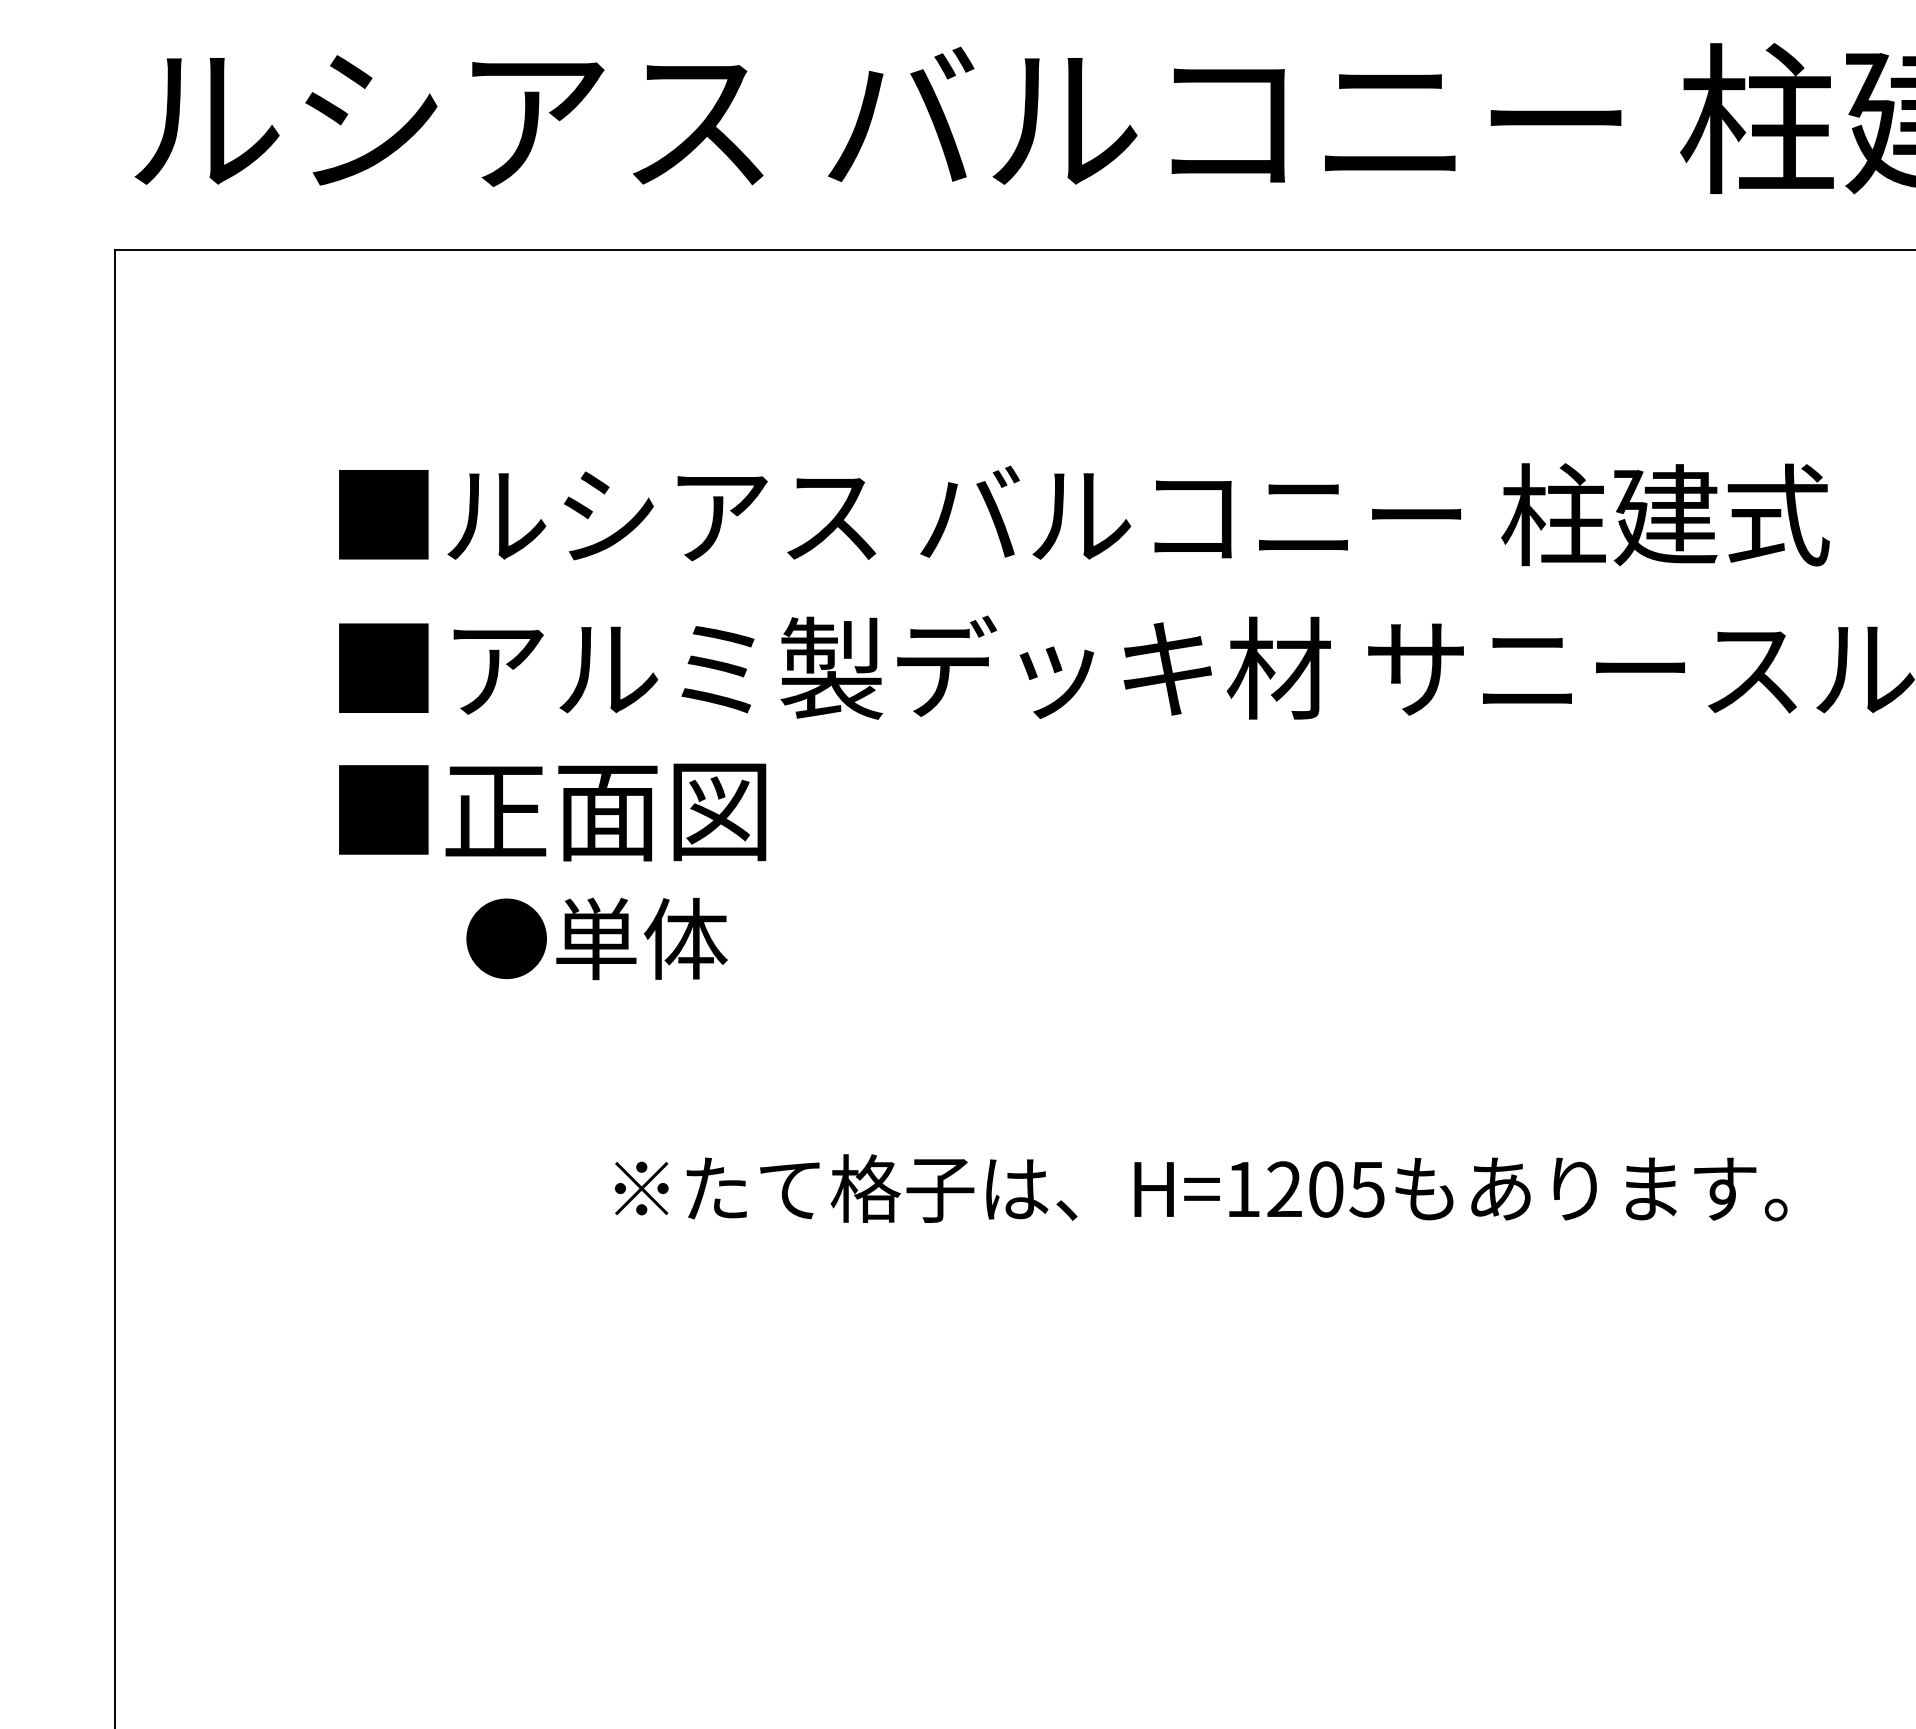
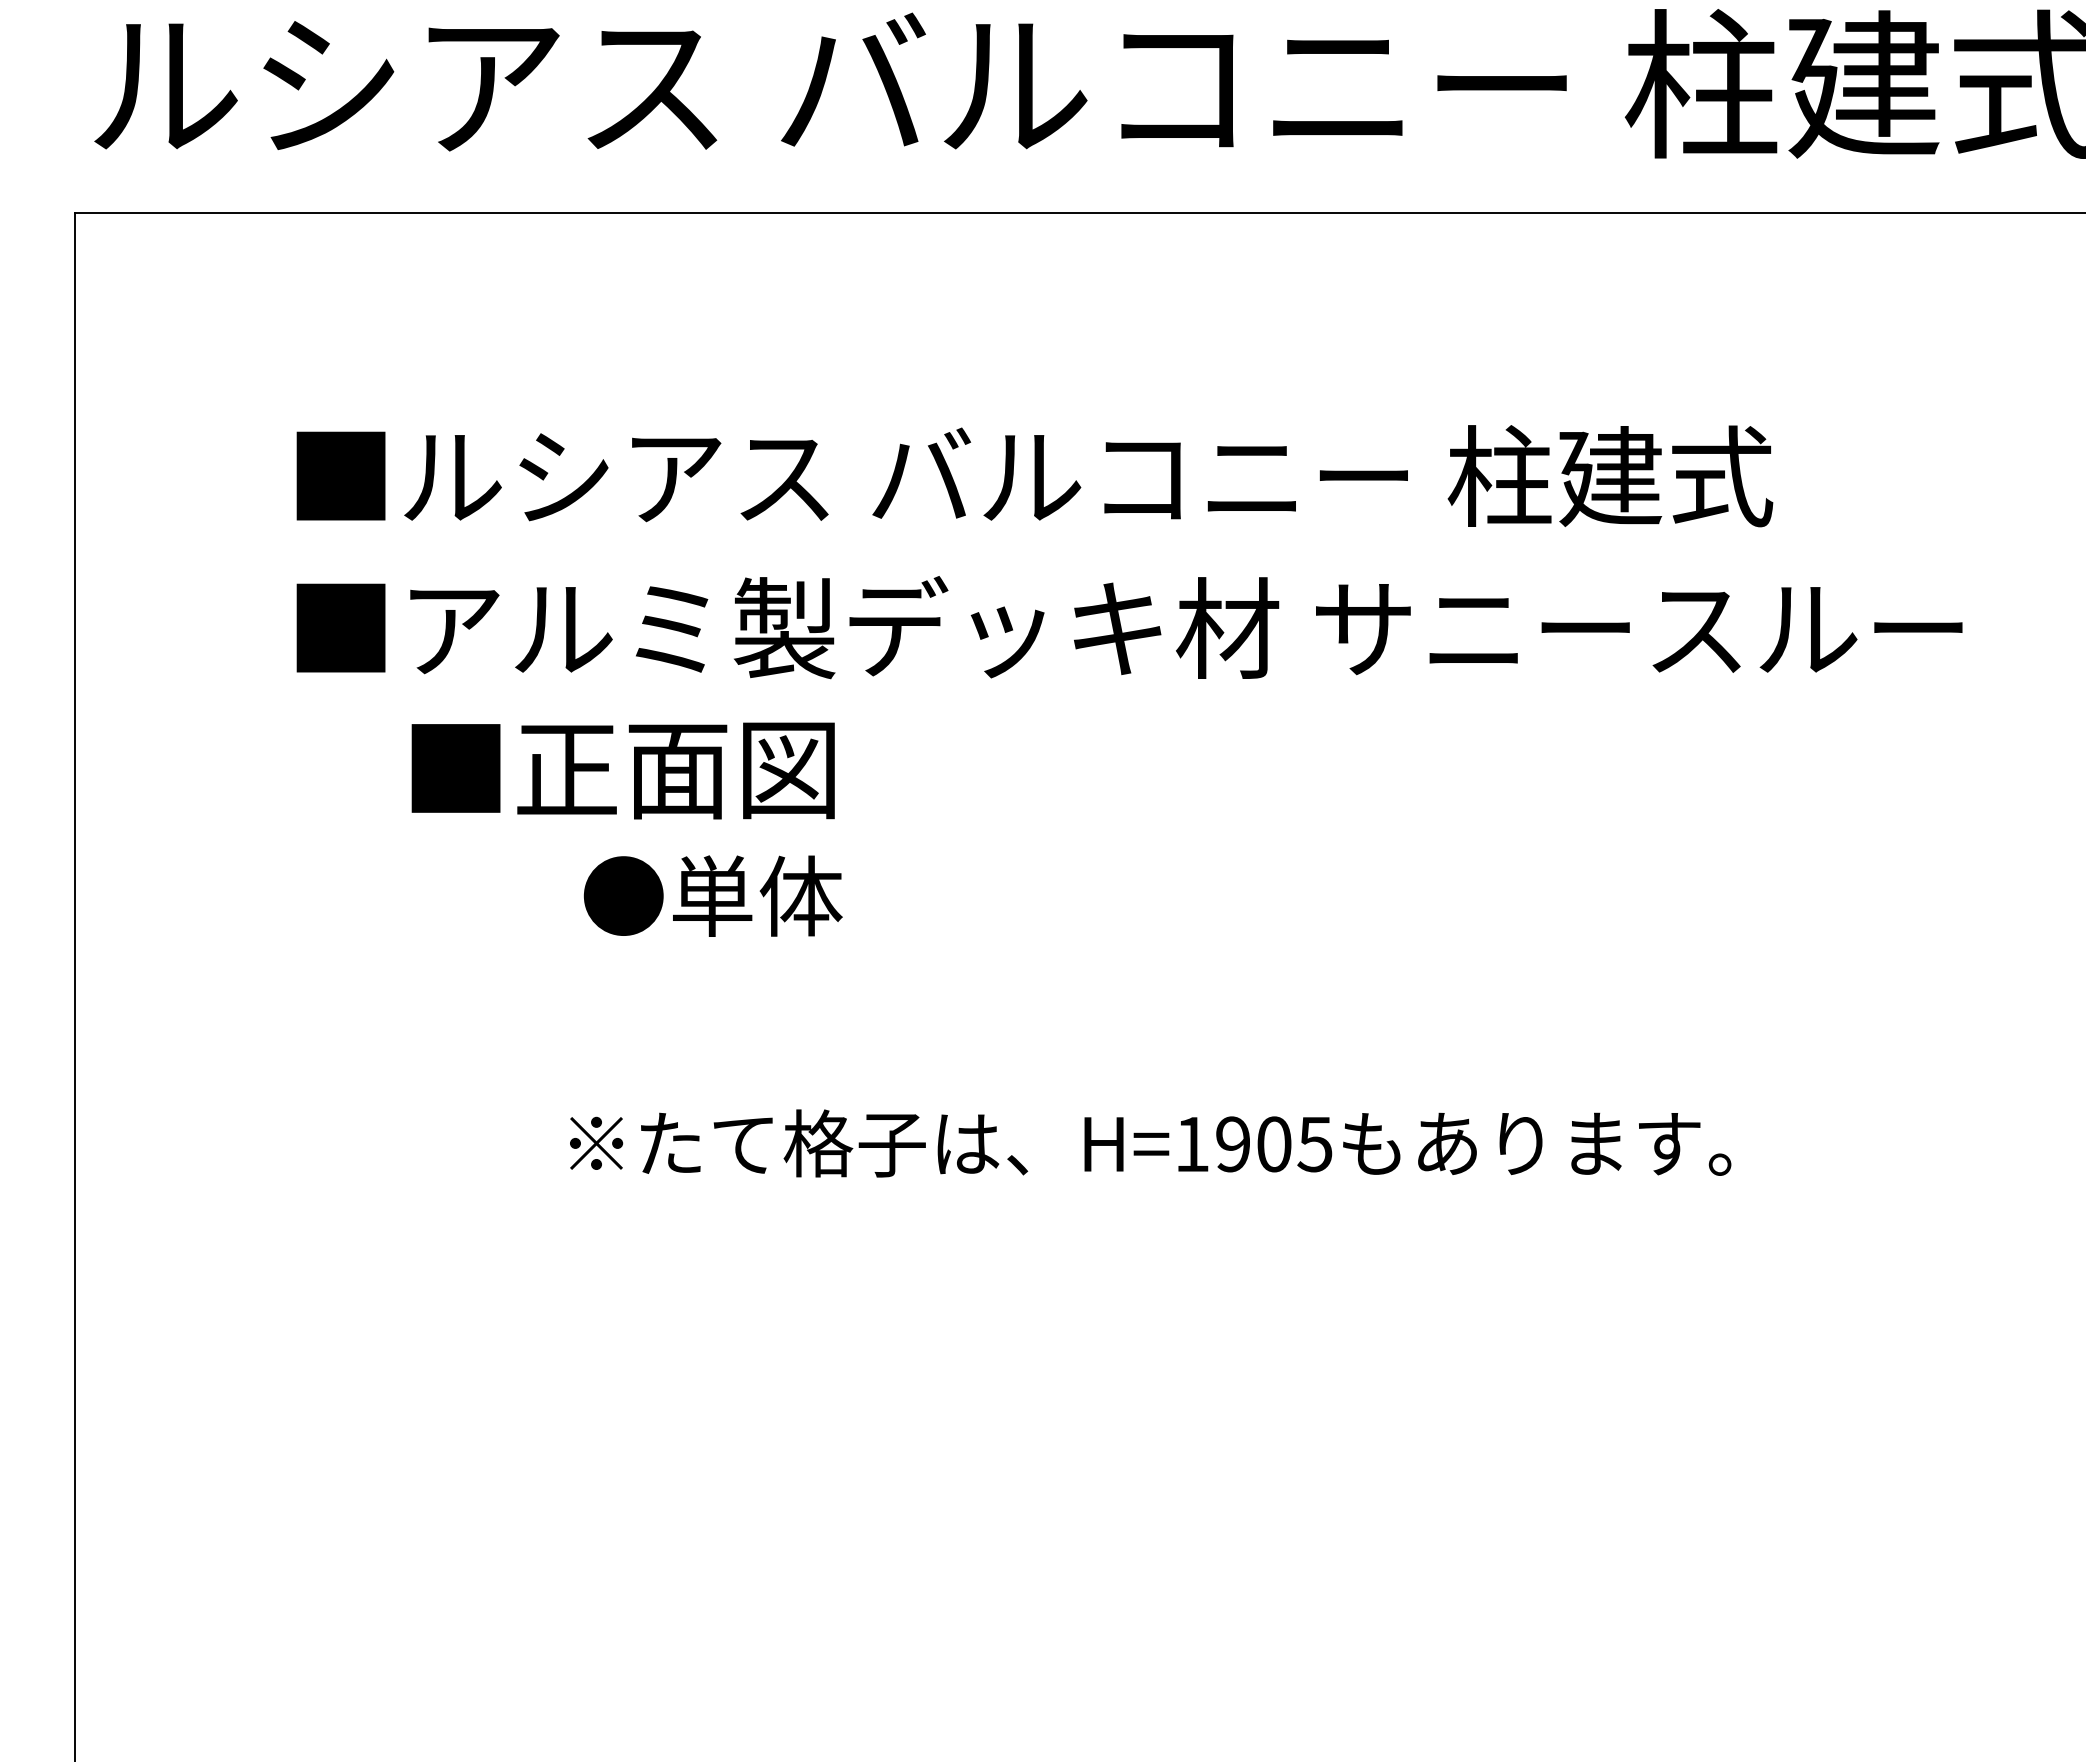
text: (551, 811) -> (622, 770), moved
text: (596, 938) -> (712, 895), moved
text: (1284, 1189) -> (1233, 1144), H=1205 -> H=1905

